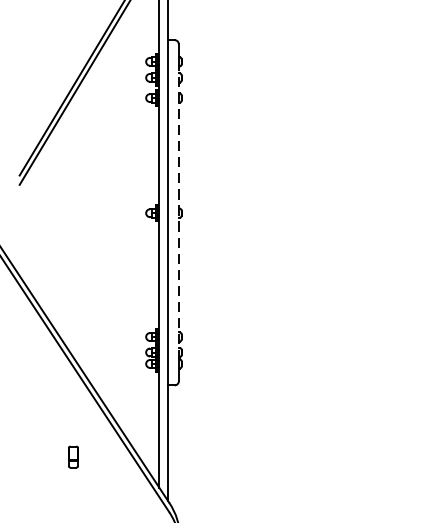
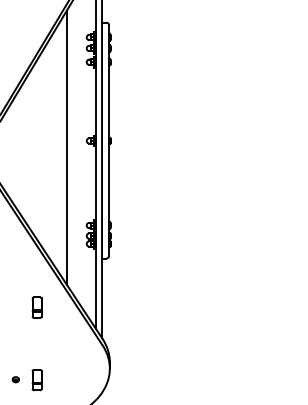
line: (179, 214) -> (109, 141), dashed -> solid
line: (116, 222) -> (66, 147), added
part: (72, 456) -> (36, 307), size x1.43

